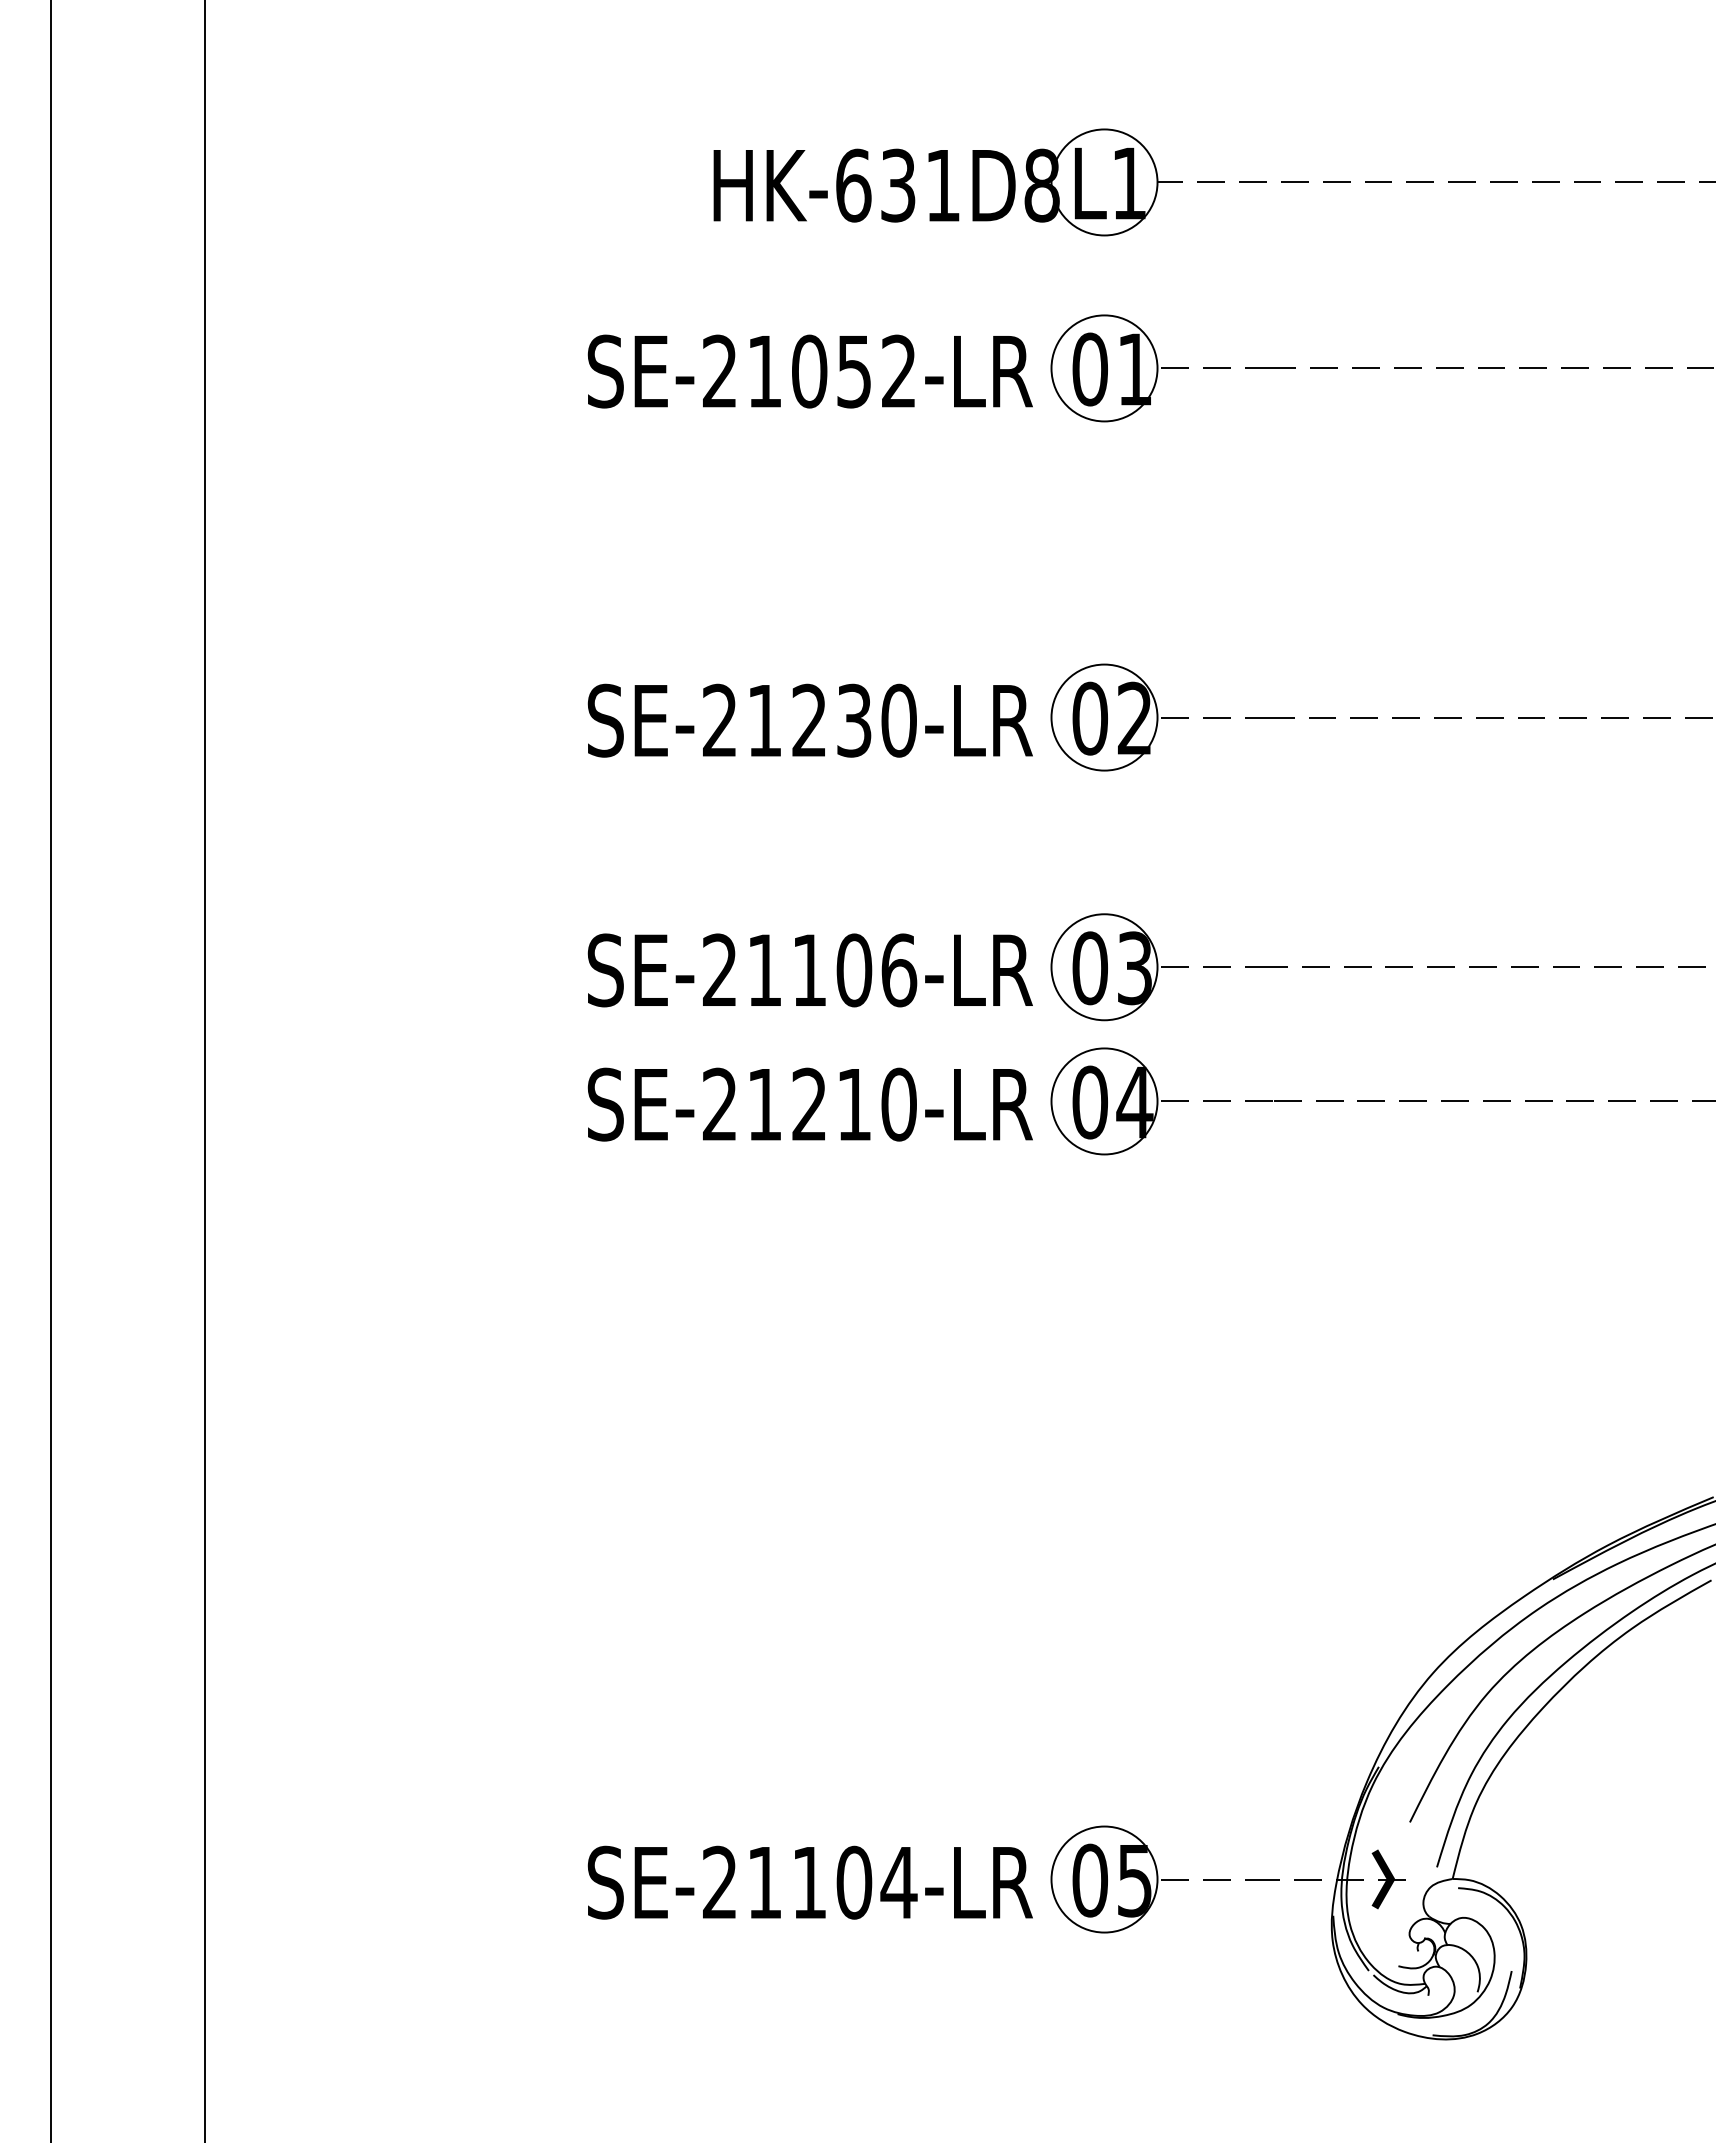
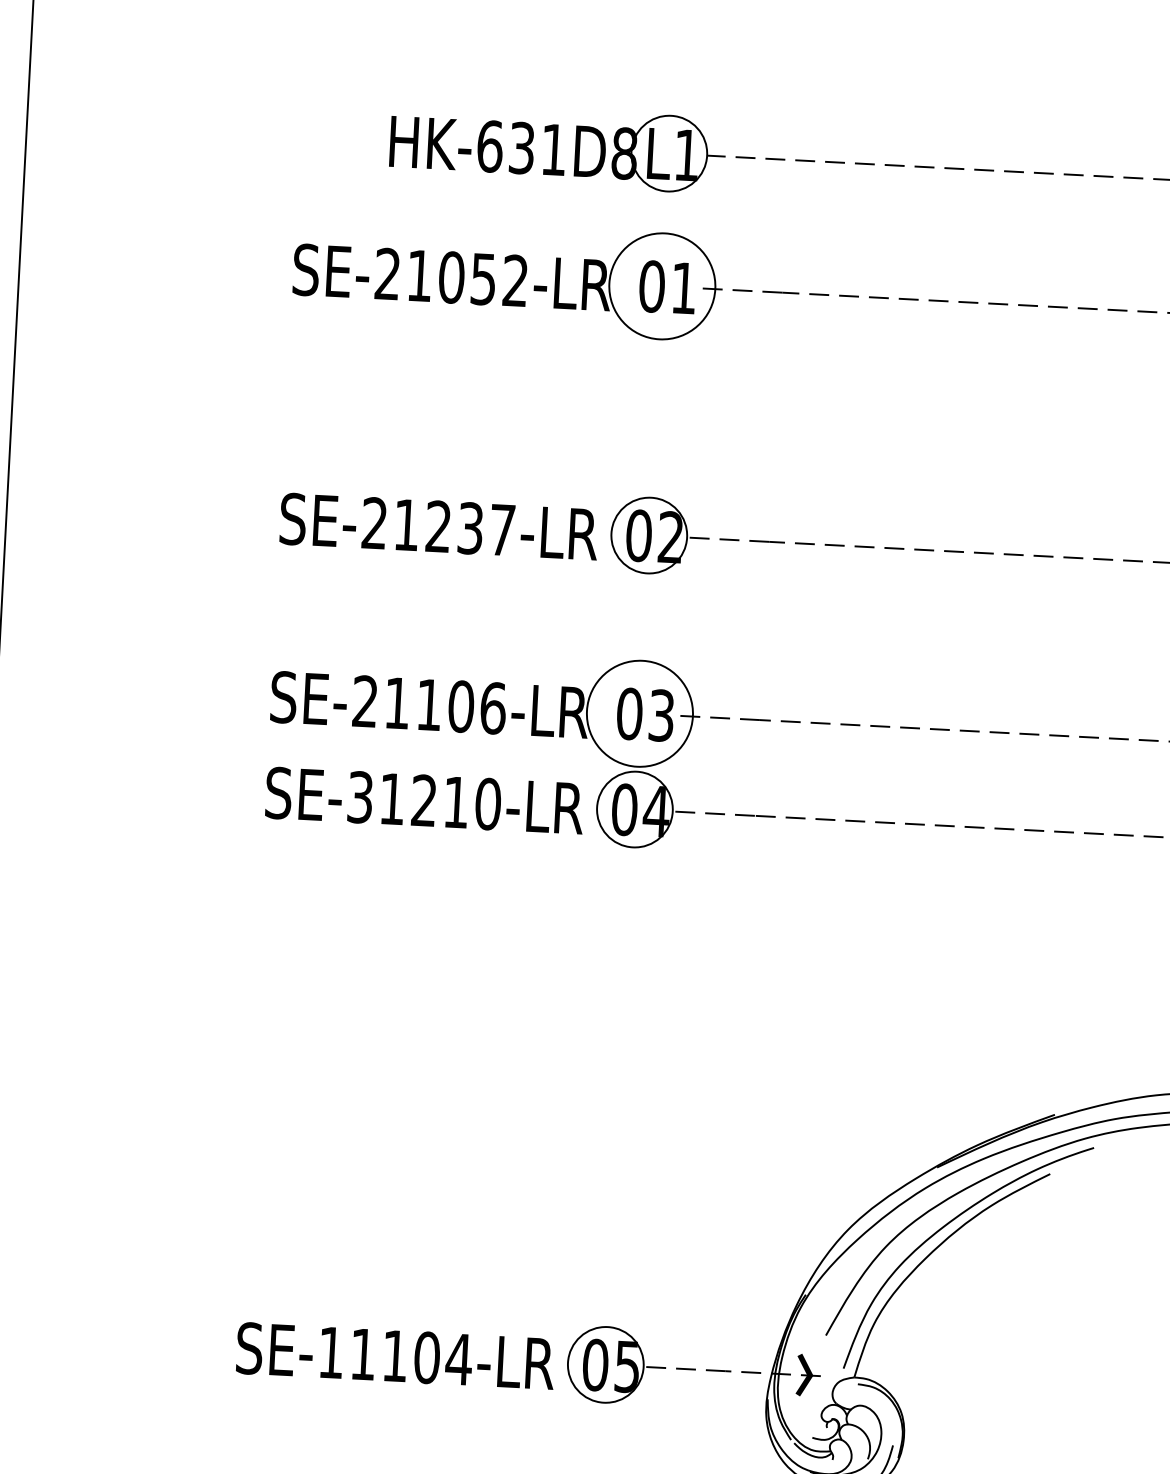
circle: (1104, 368) -> (662, 286), size x1.4
text: (898, 720) -> (502, 529), SE-21230-LR -> SE-21237-LR
circle: (1104, 967) -> (639, 713), size x1.4
text: (719, 1104) -> (360, 797), SE-21210-LR -> SE-31210-LR
text: (719, 1881) -> (330, 1351), SE-21104-LR -> SE-11104-LR

